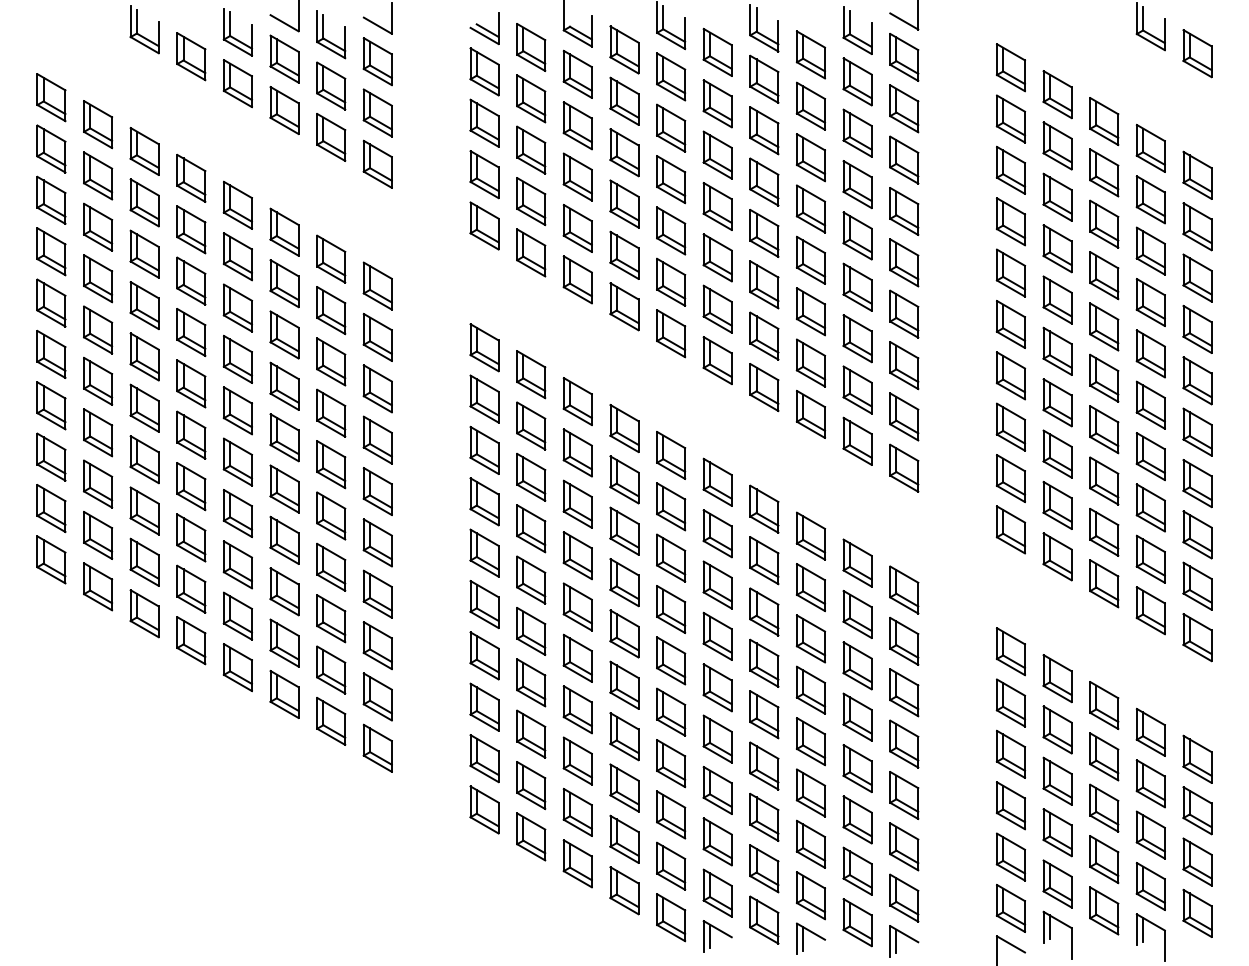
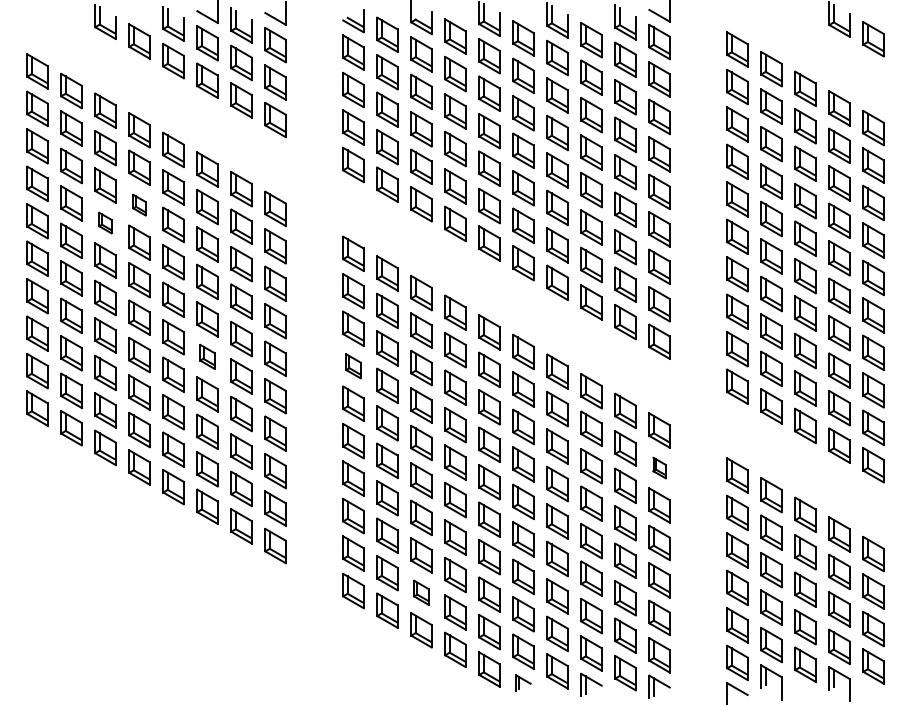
part: (191, 280) -> (139, 204), size x0.6
part: (144, 305) -> (105, 223), size x0.6
part: (284, 488) -> (207, 356), size x0.7
part: (484, 501) -> (353, 365), size x0.7
part: (904, 641) -> (659, 468), size x0.6
part: (577, 811) -> (421, 592), size x0.7
part: (717, 936) -> (523, 683), size x0.7

